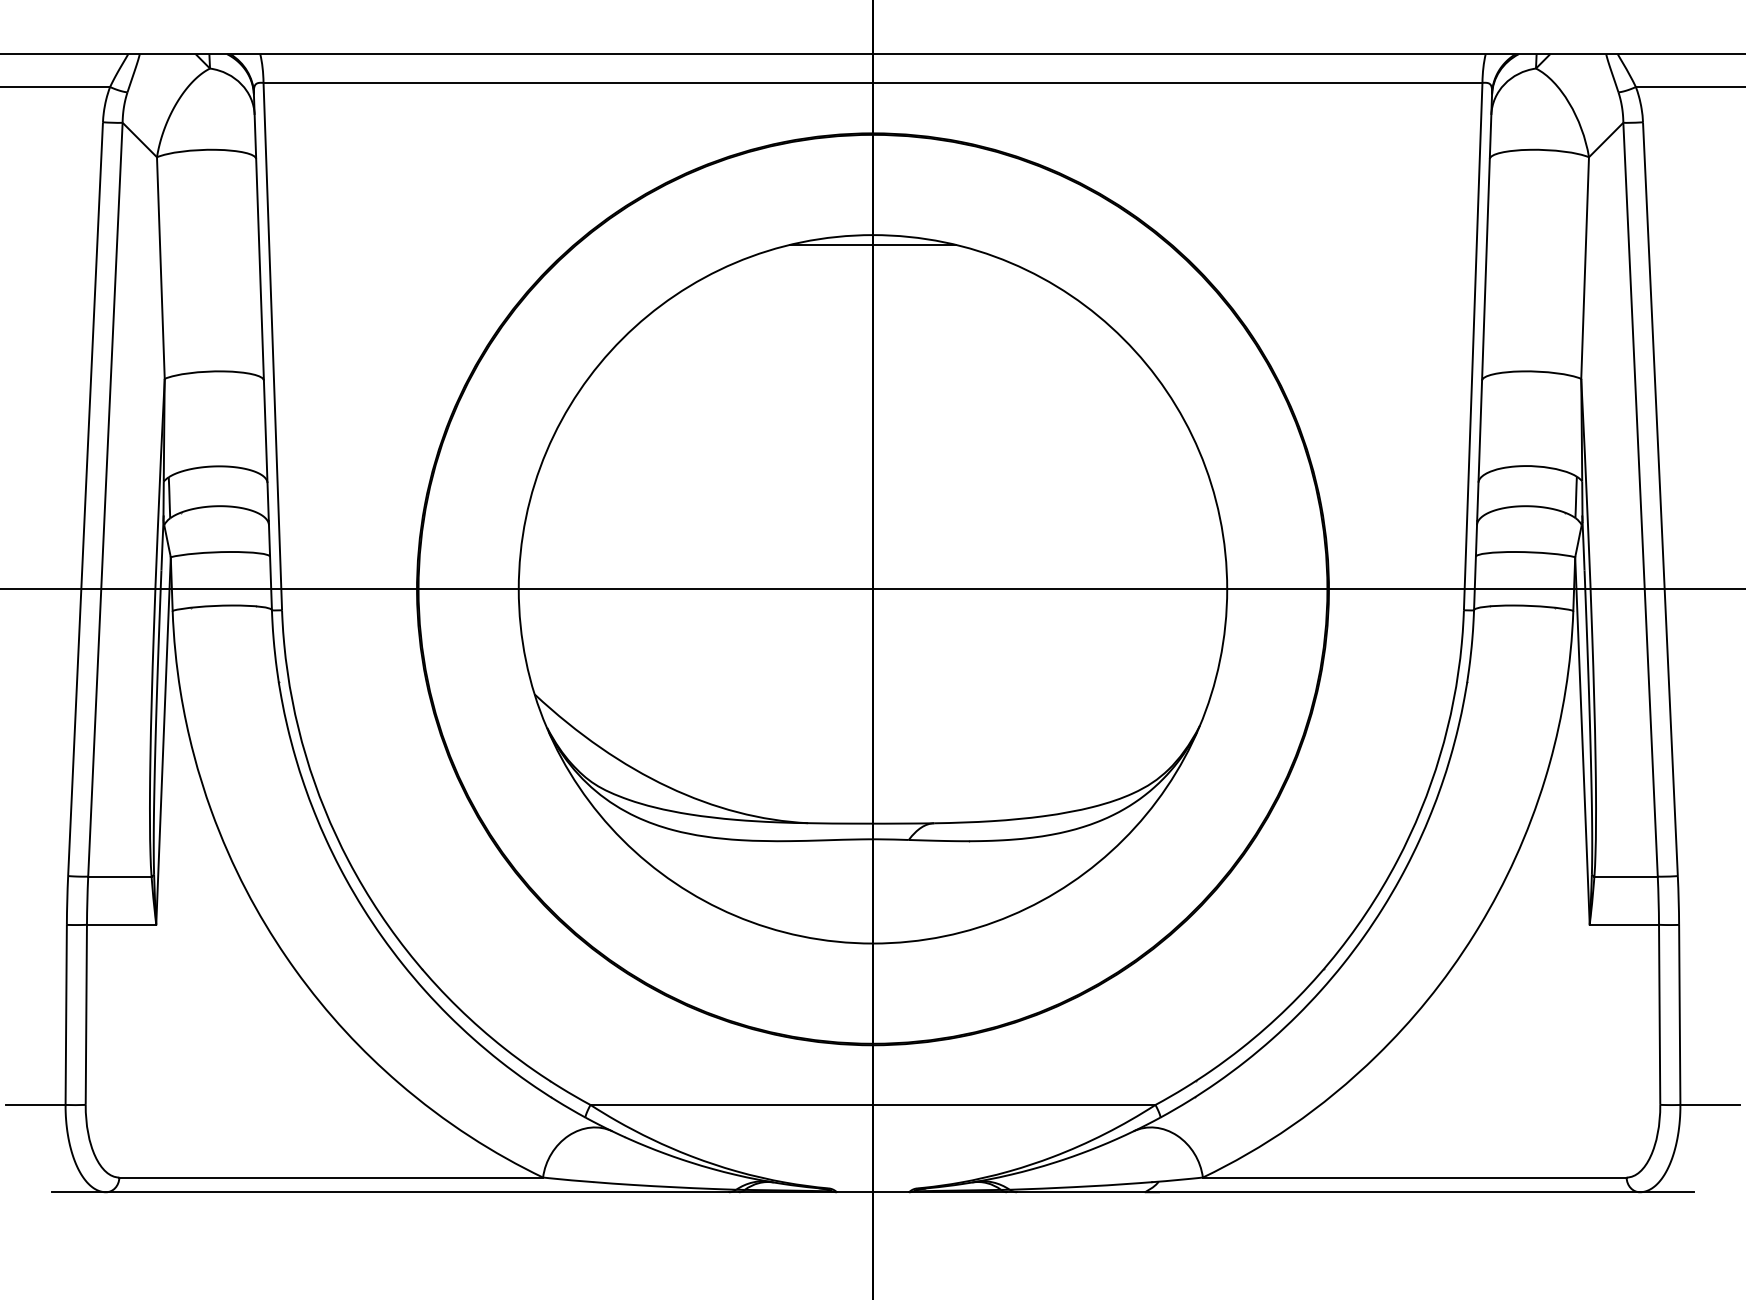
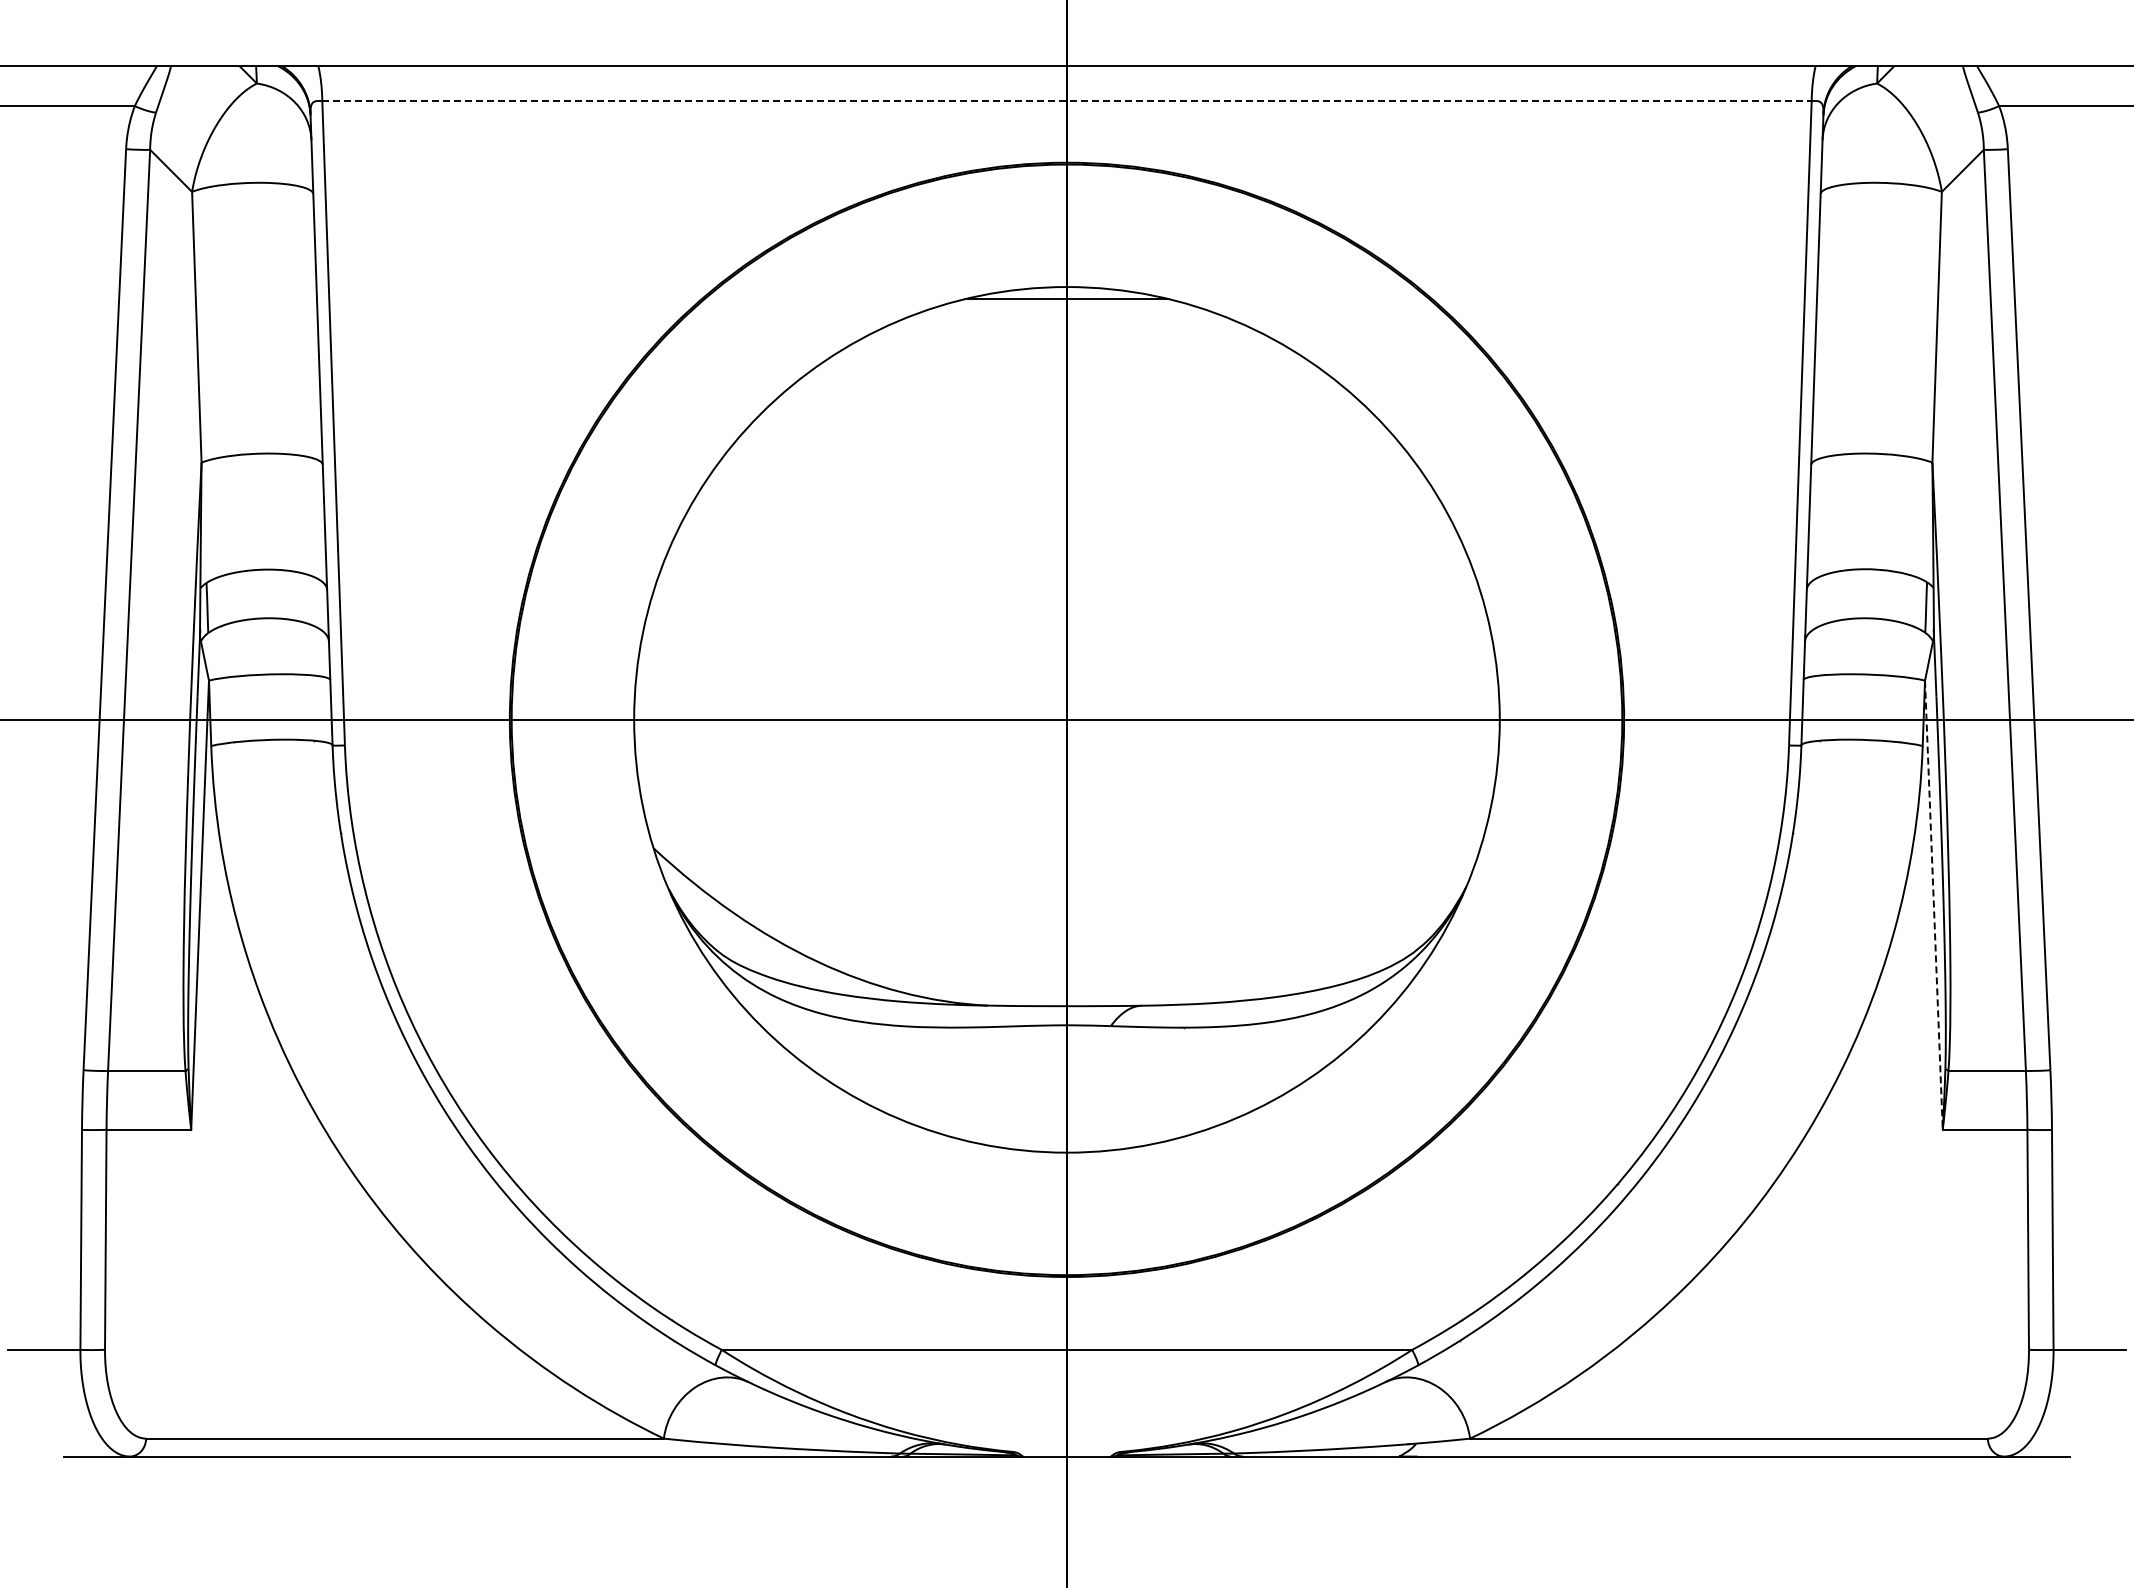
line: (873, 83) -> (1067, 101), solid -> dashed
line: (1582, 741) -> (1933, 905), solid -> dashed

